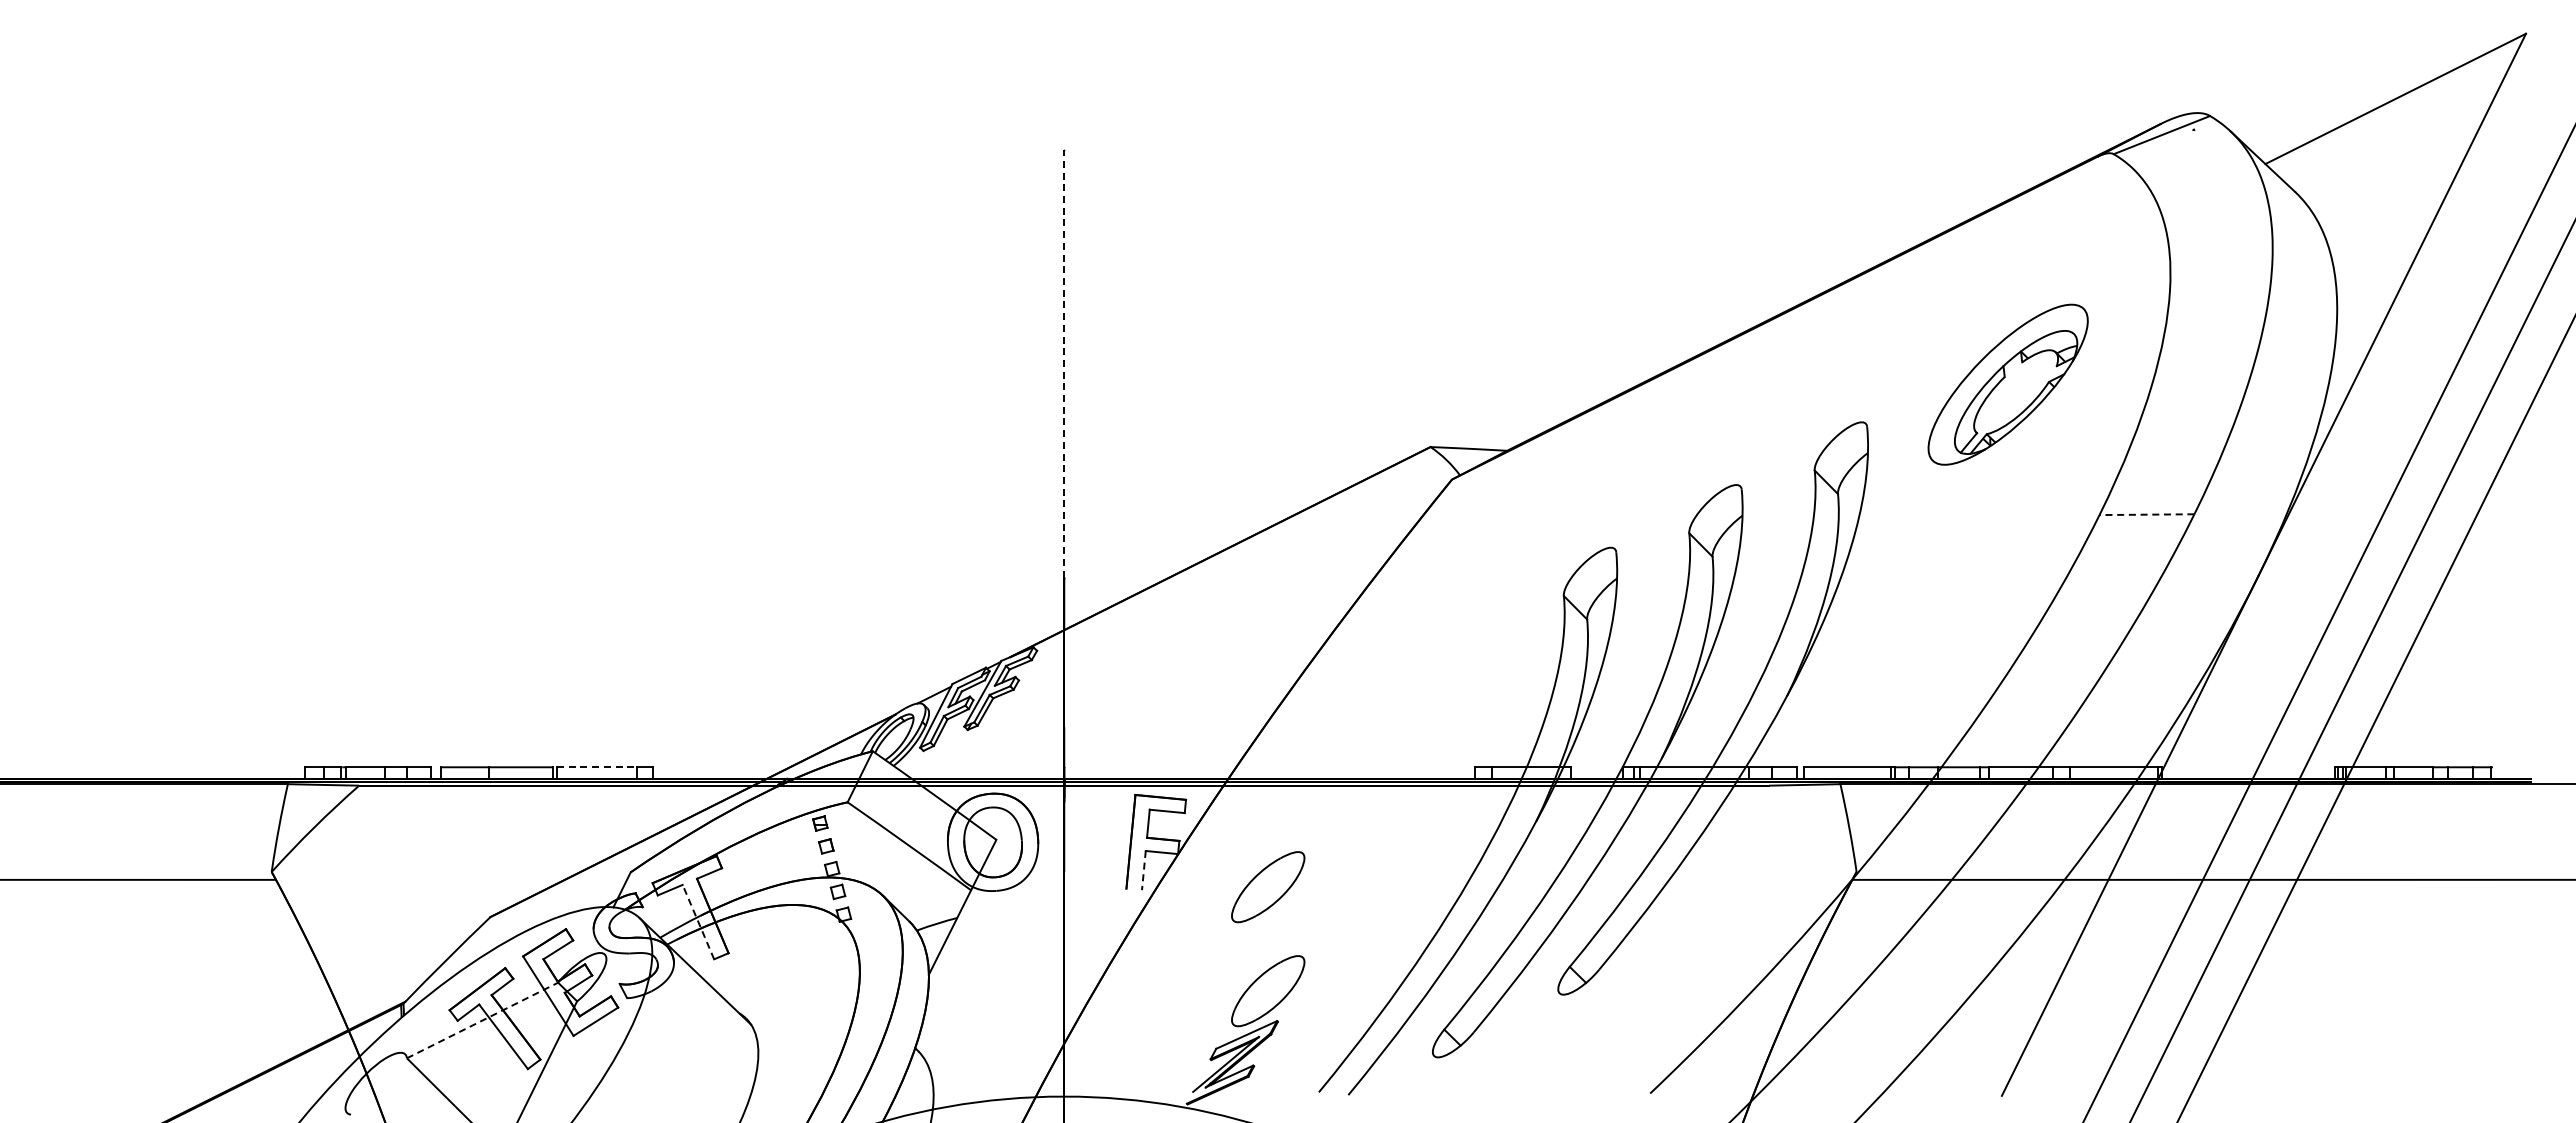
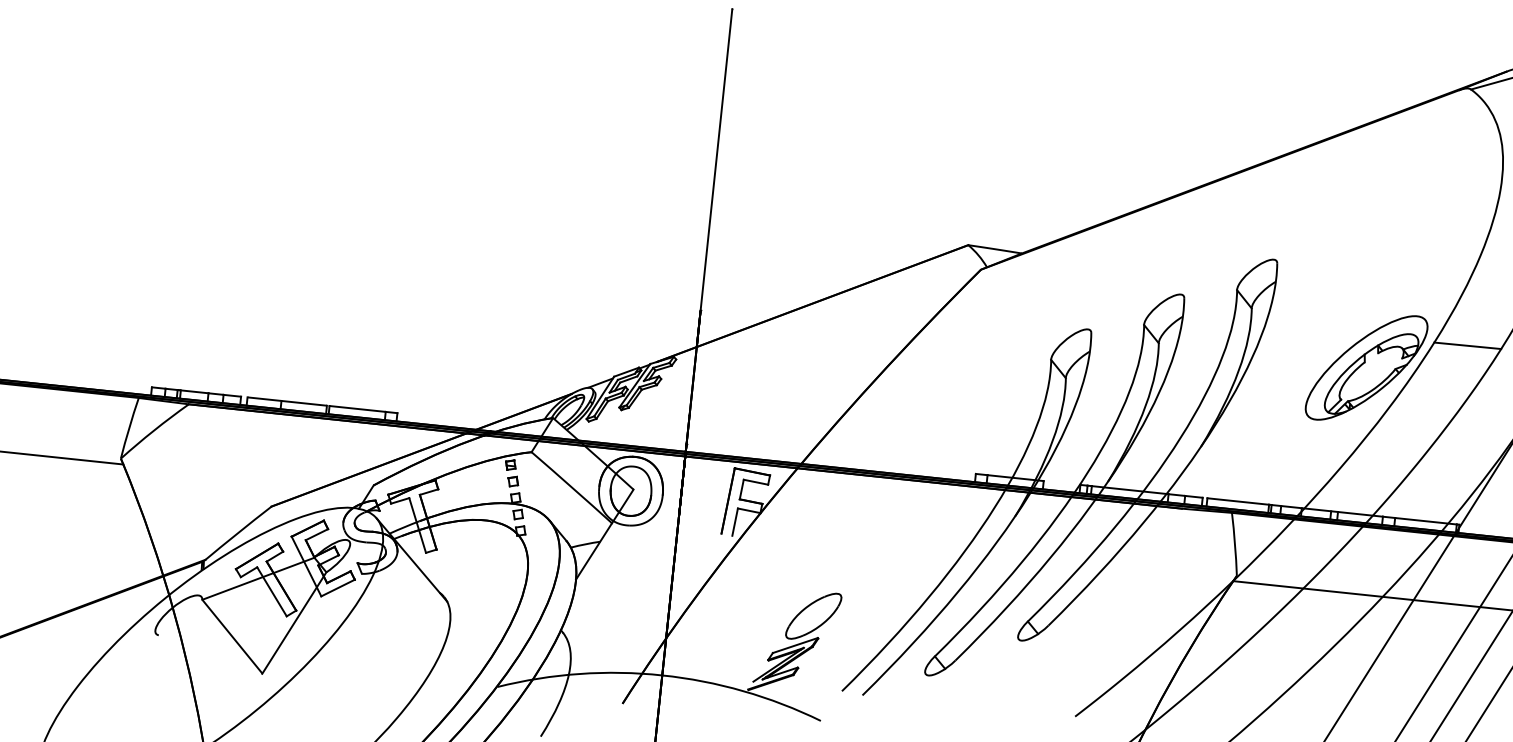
line: (1064, 363) -> (716, 159), dashed -> solid
part: (2007, 384) -> (1366, 367), moved
line: (2146, 514) -> (1467, 345), dashed -> solid
line: (596, 767) -> (357, 409), dashed -> solid
line: (1143, 870) -> (734, 522), dashed -> solid
part: (1268, 887) -> (821, 543), removed
line: (698, 921) -> (417, 525), dashed -> solid
line: (482, 1020) -> (258, 578), dashed -> solid

